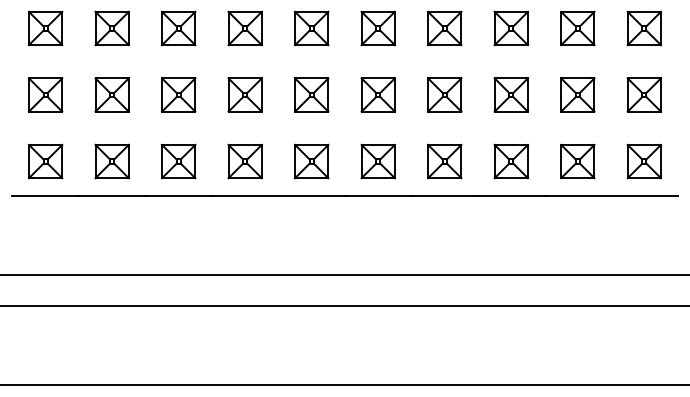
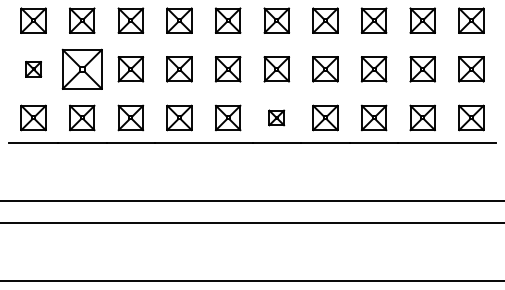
part: (45, 94) -> (33, 68), size x0.6
part: (111, 94) -> (81, 68), size x1.6
part: (377, 161) -> (276, 117), size x0.6

